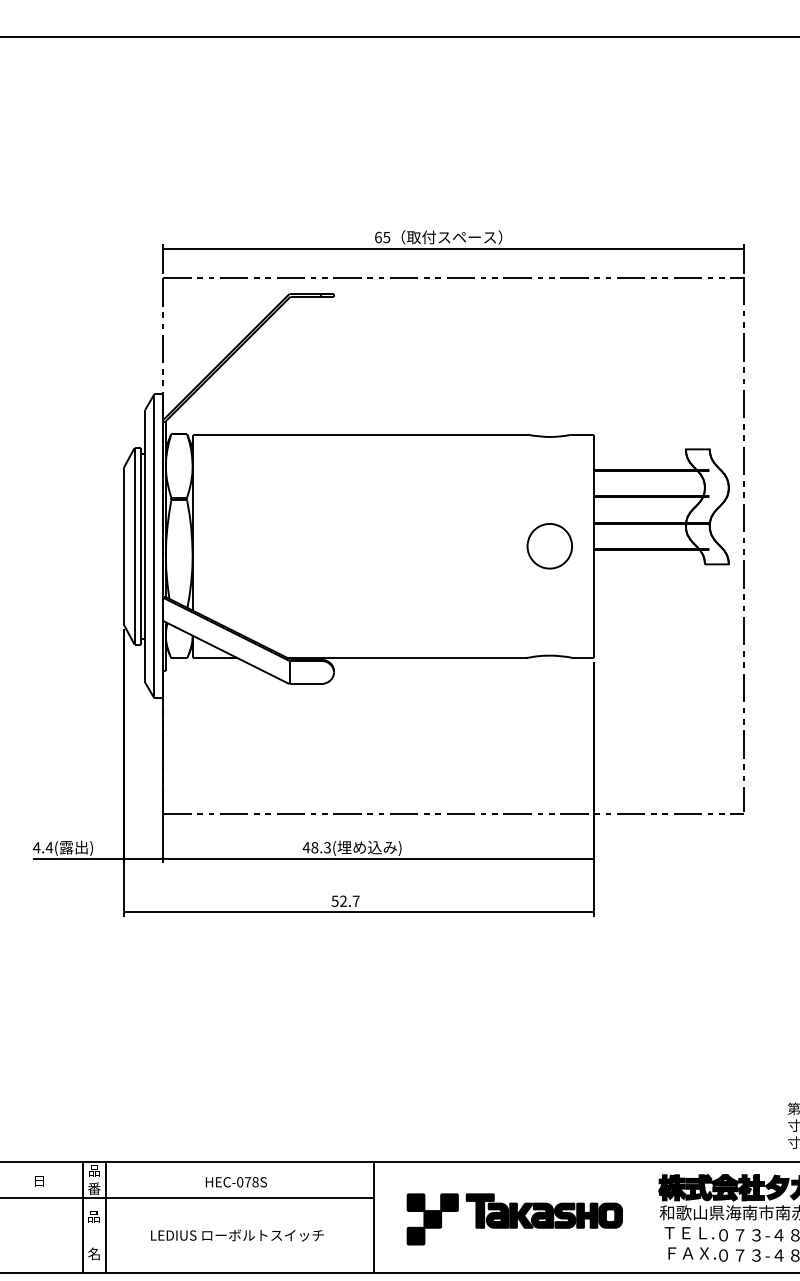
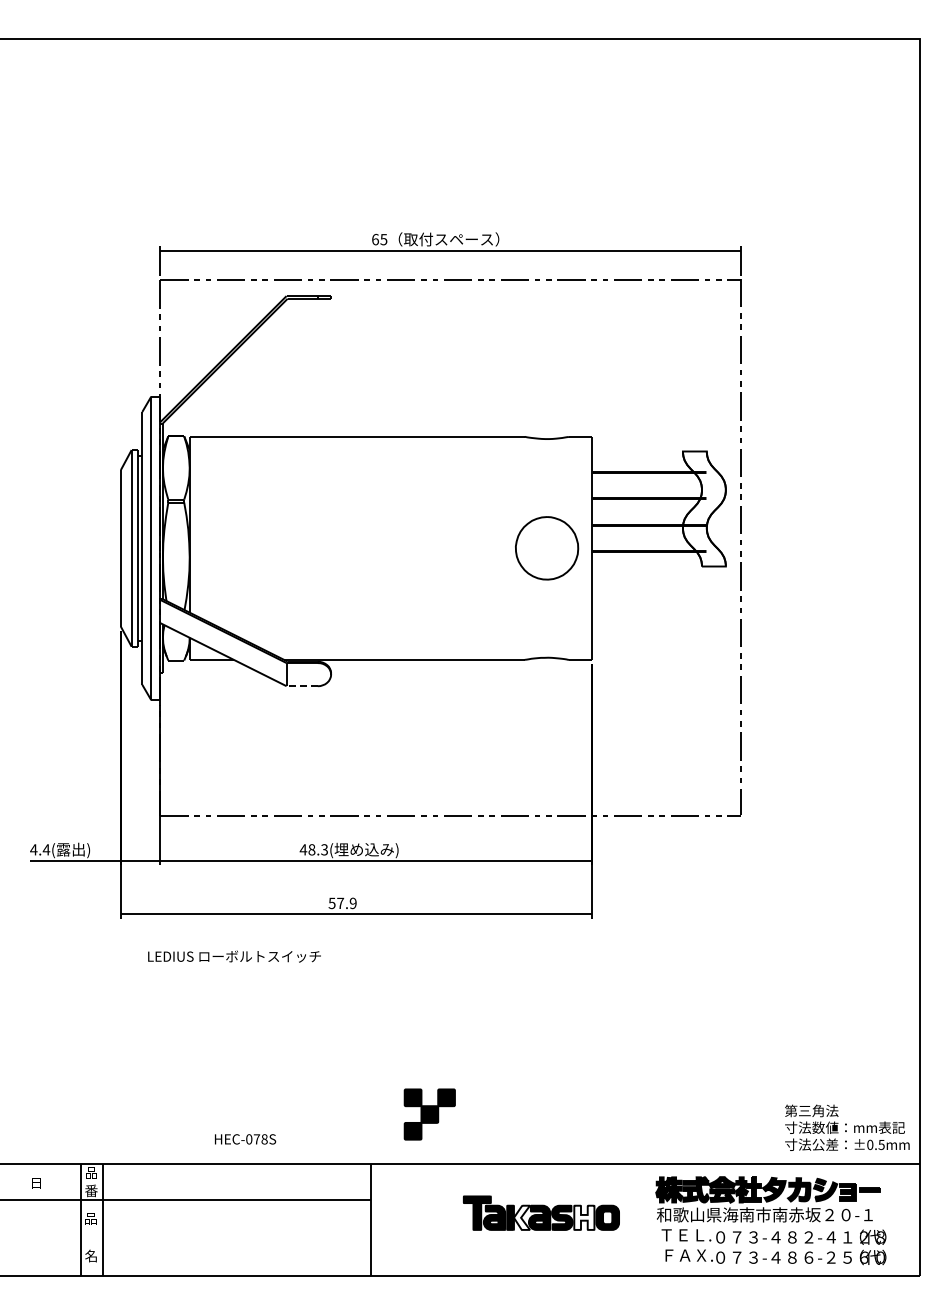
part: (549, 546) -> (546, 548), size x1.4
line: (305, 684) -> (302, 686), solid -> dashed
text: (349, 901) -> (346, 903), 52.7 -> 57.9
text: (236, 1182) -> (245, 1139), moved
fill: (524, 1215) -> (521, 1217), removed
fill: (587, 1215) -> (584, 1217), removed
part: (432, 1219) -> (429, 1114), moved
text: (237, 1235) -> (234, 956), moved

